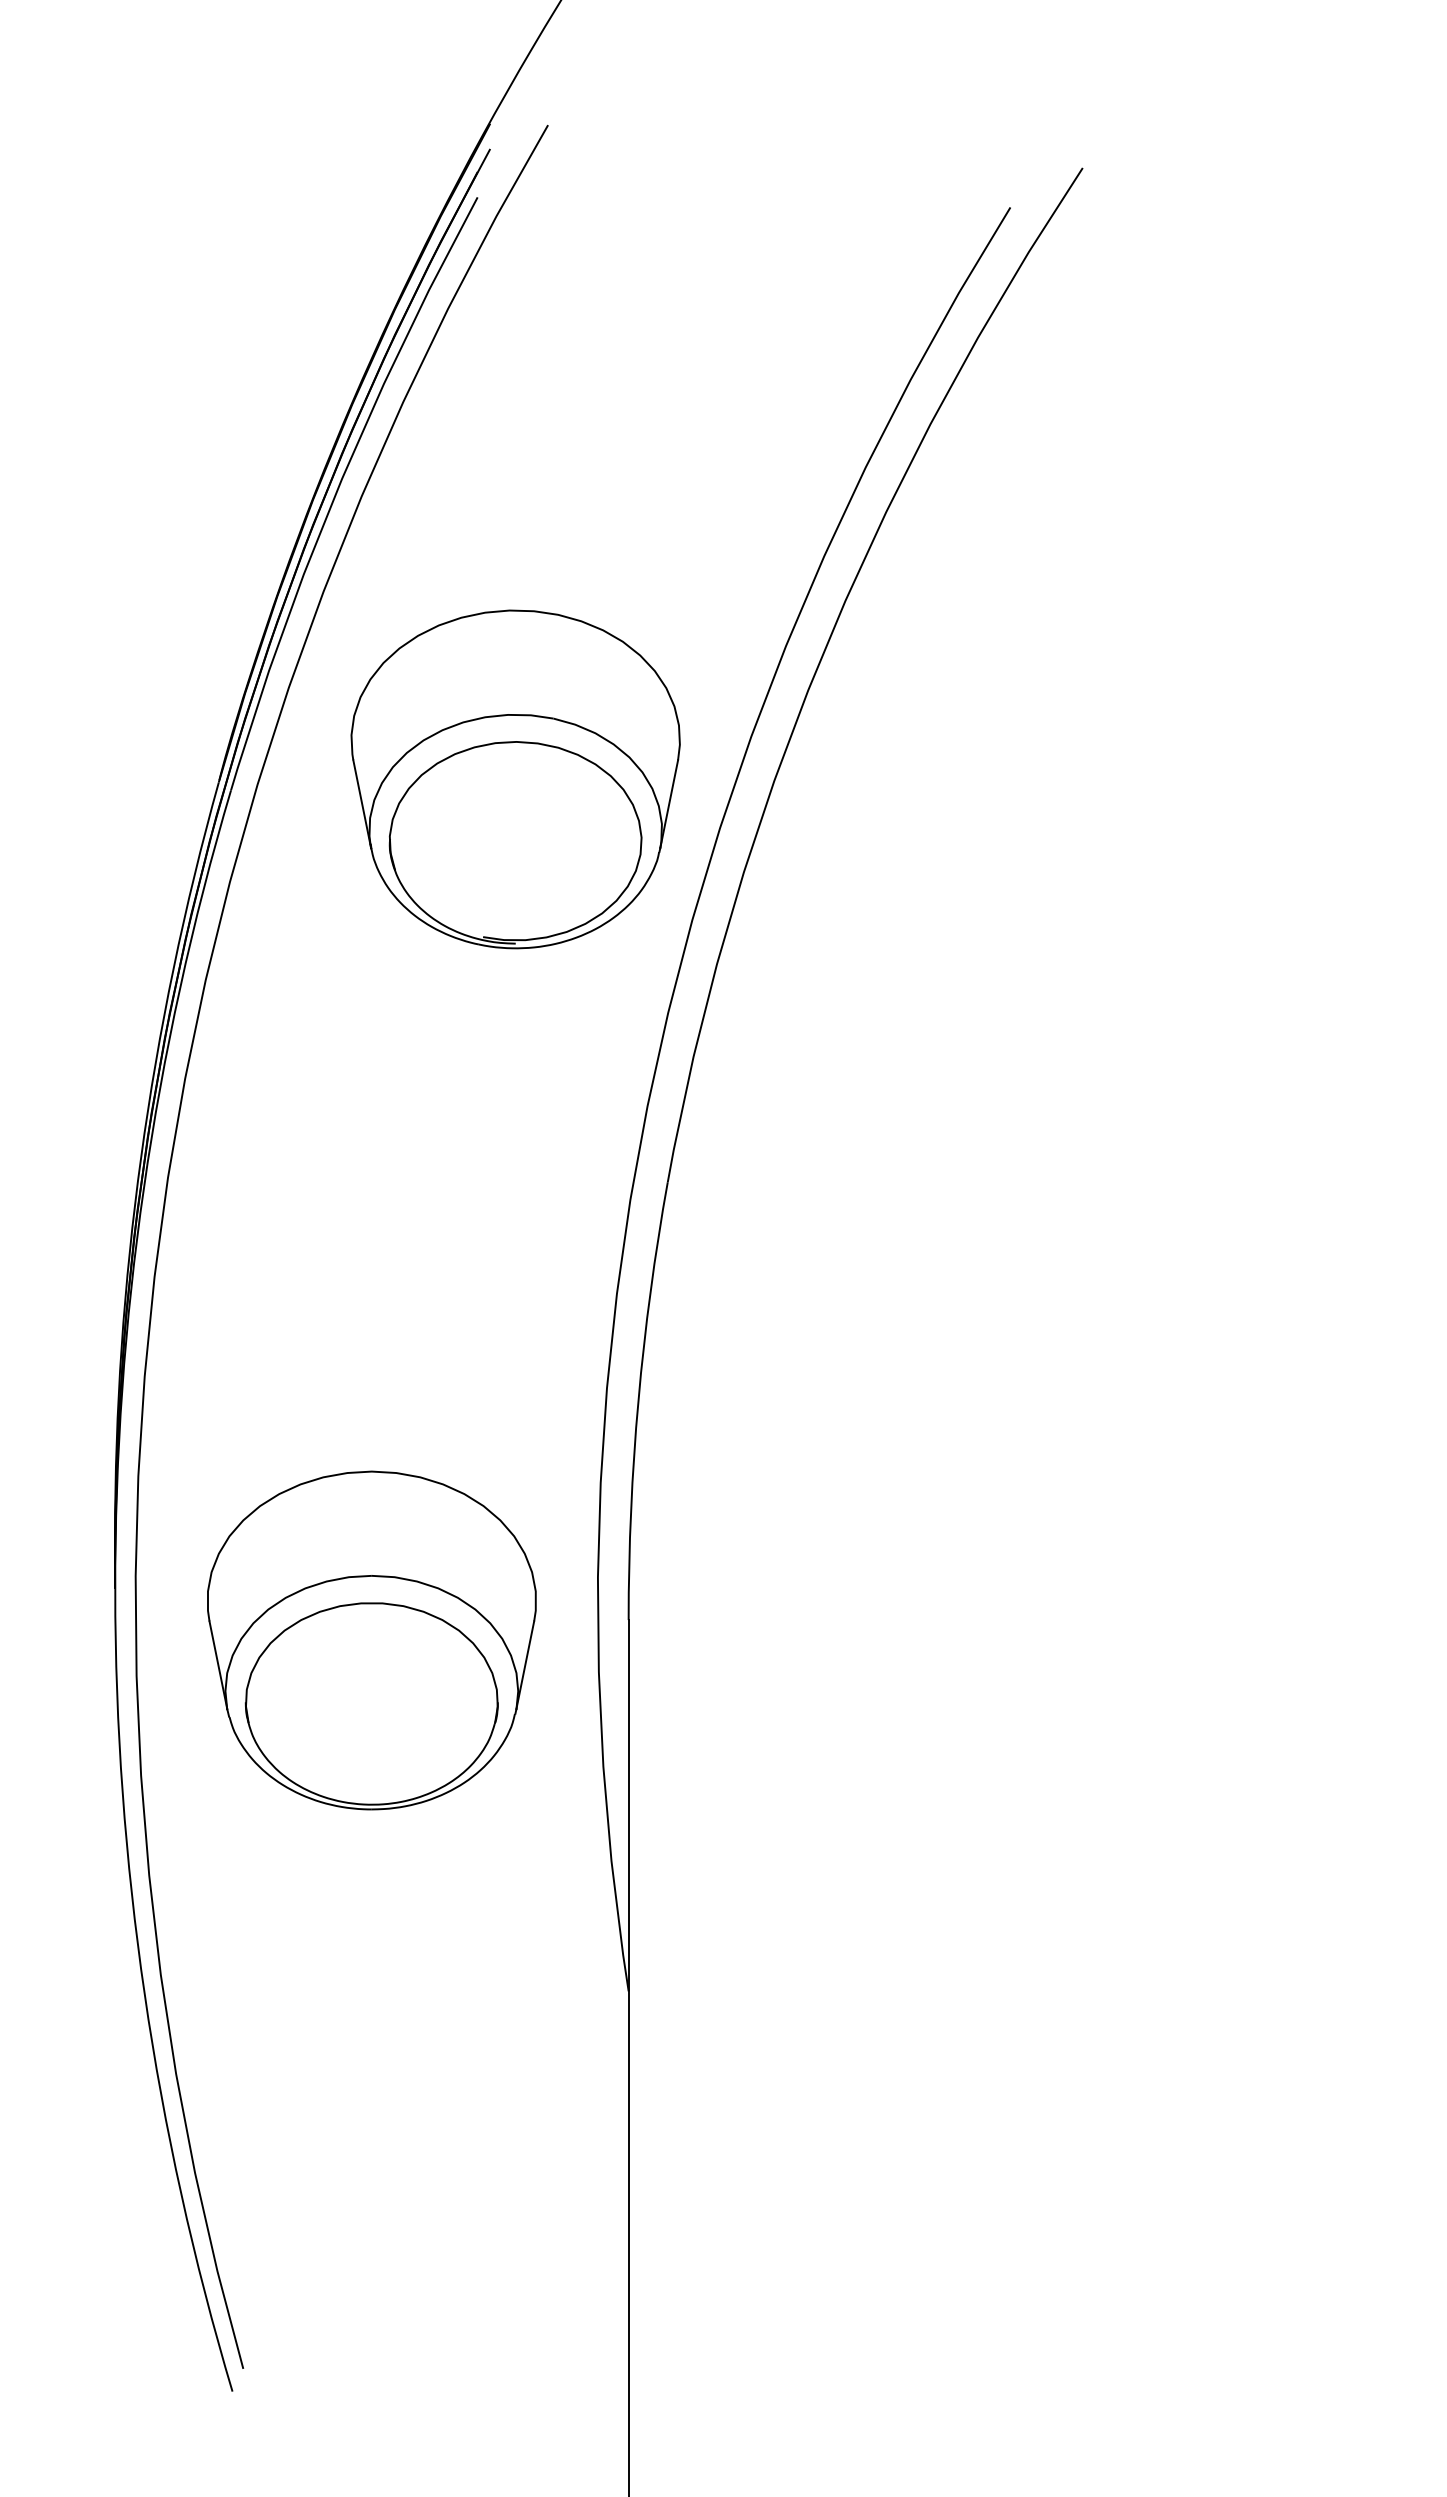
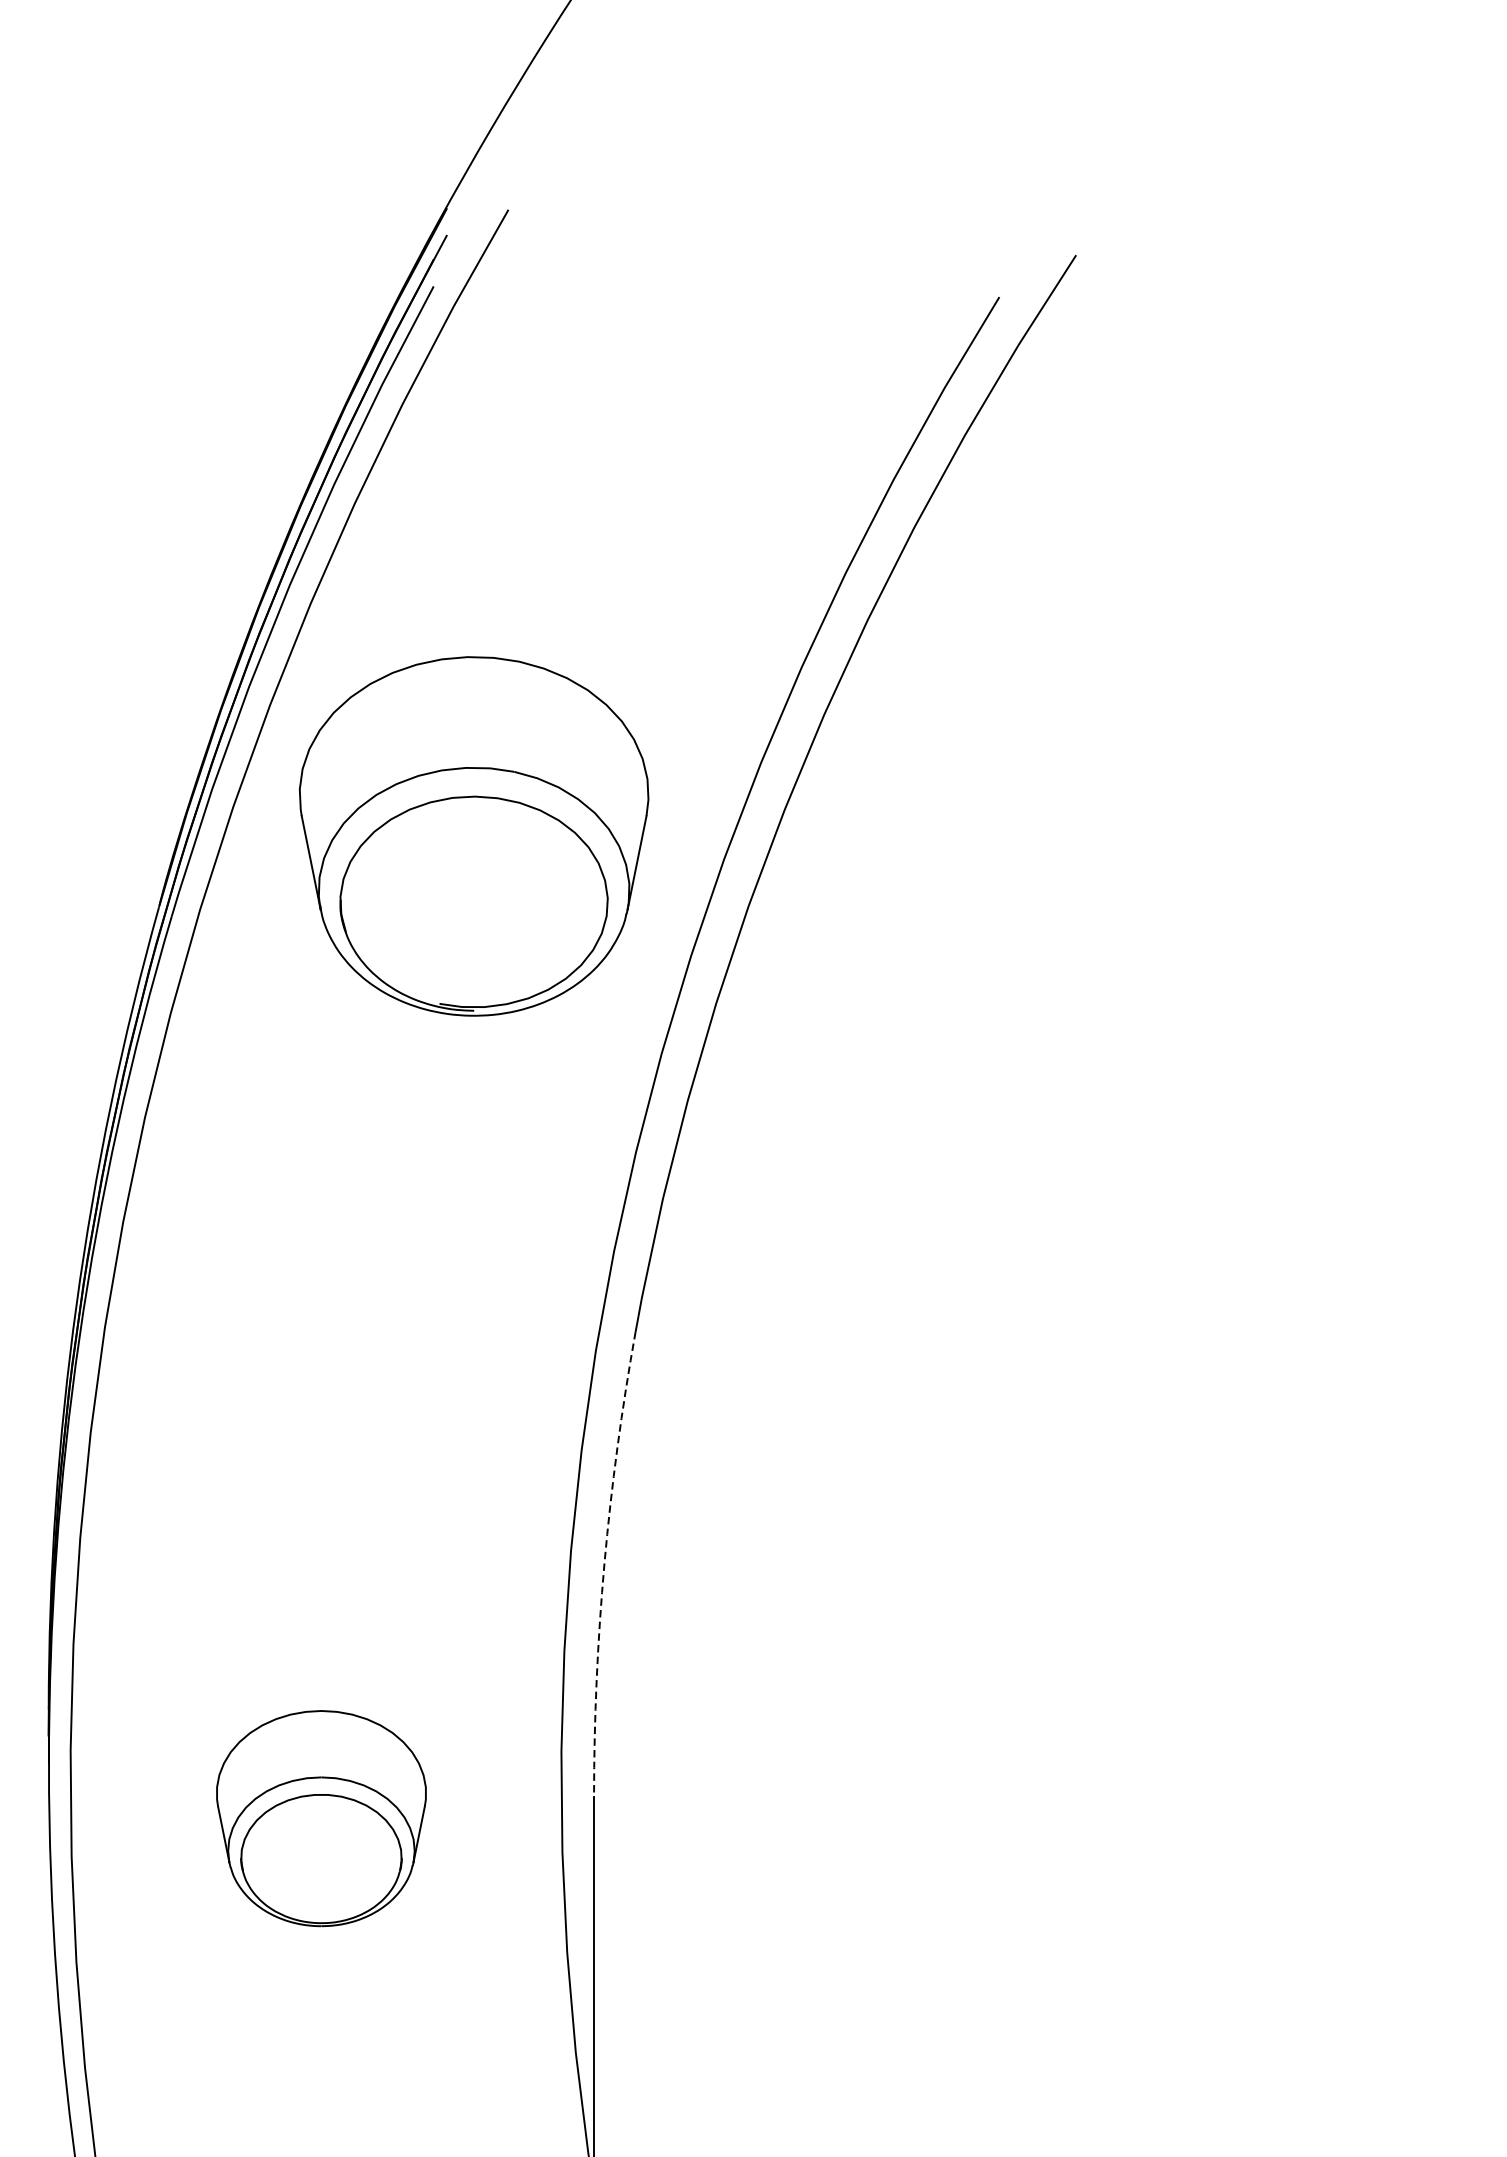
part: (515, 779) -> (473, 836), moved
arc: (638, 1400) -> (604, 1563), solid -> dashed
part: (371, 1640) -> (321, 1818), size x0.6

